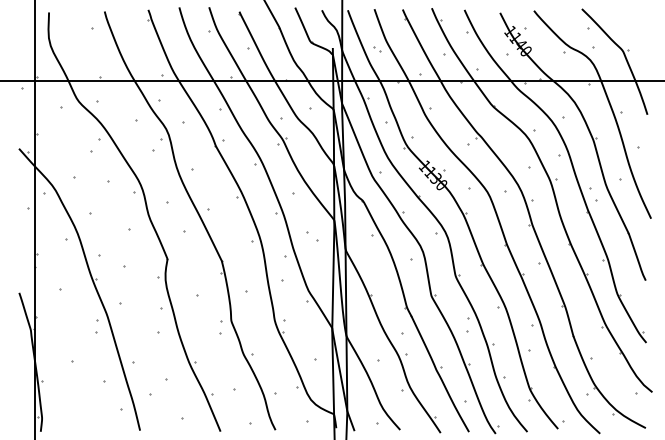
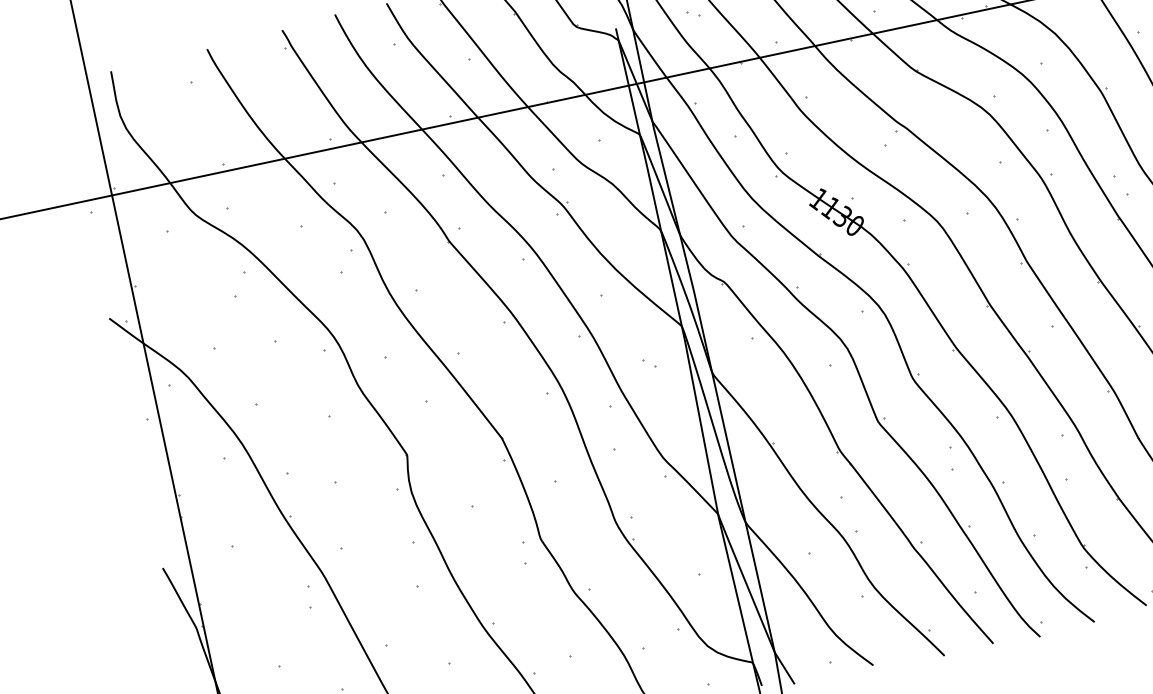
part: (312, 236) -> (650, 362), size x0.62

